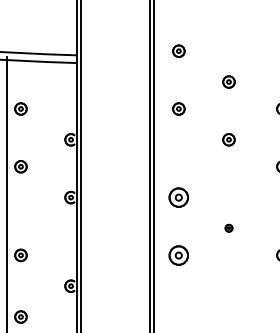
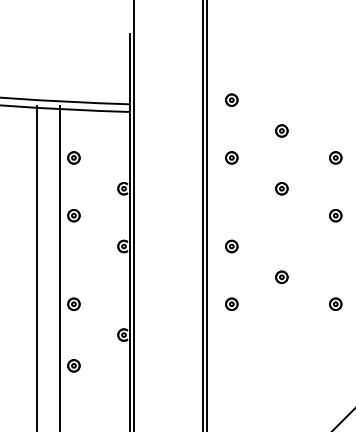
part: (178, 197) -> (231, 246), size x0.62
part: (228, 227) -> (281, 276), size x1.67
part: (178, 254) -> (231, 303), size x0.62

